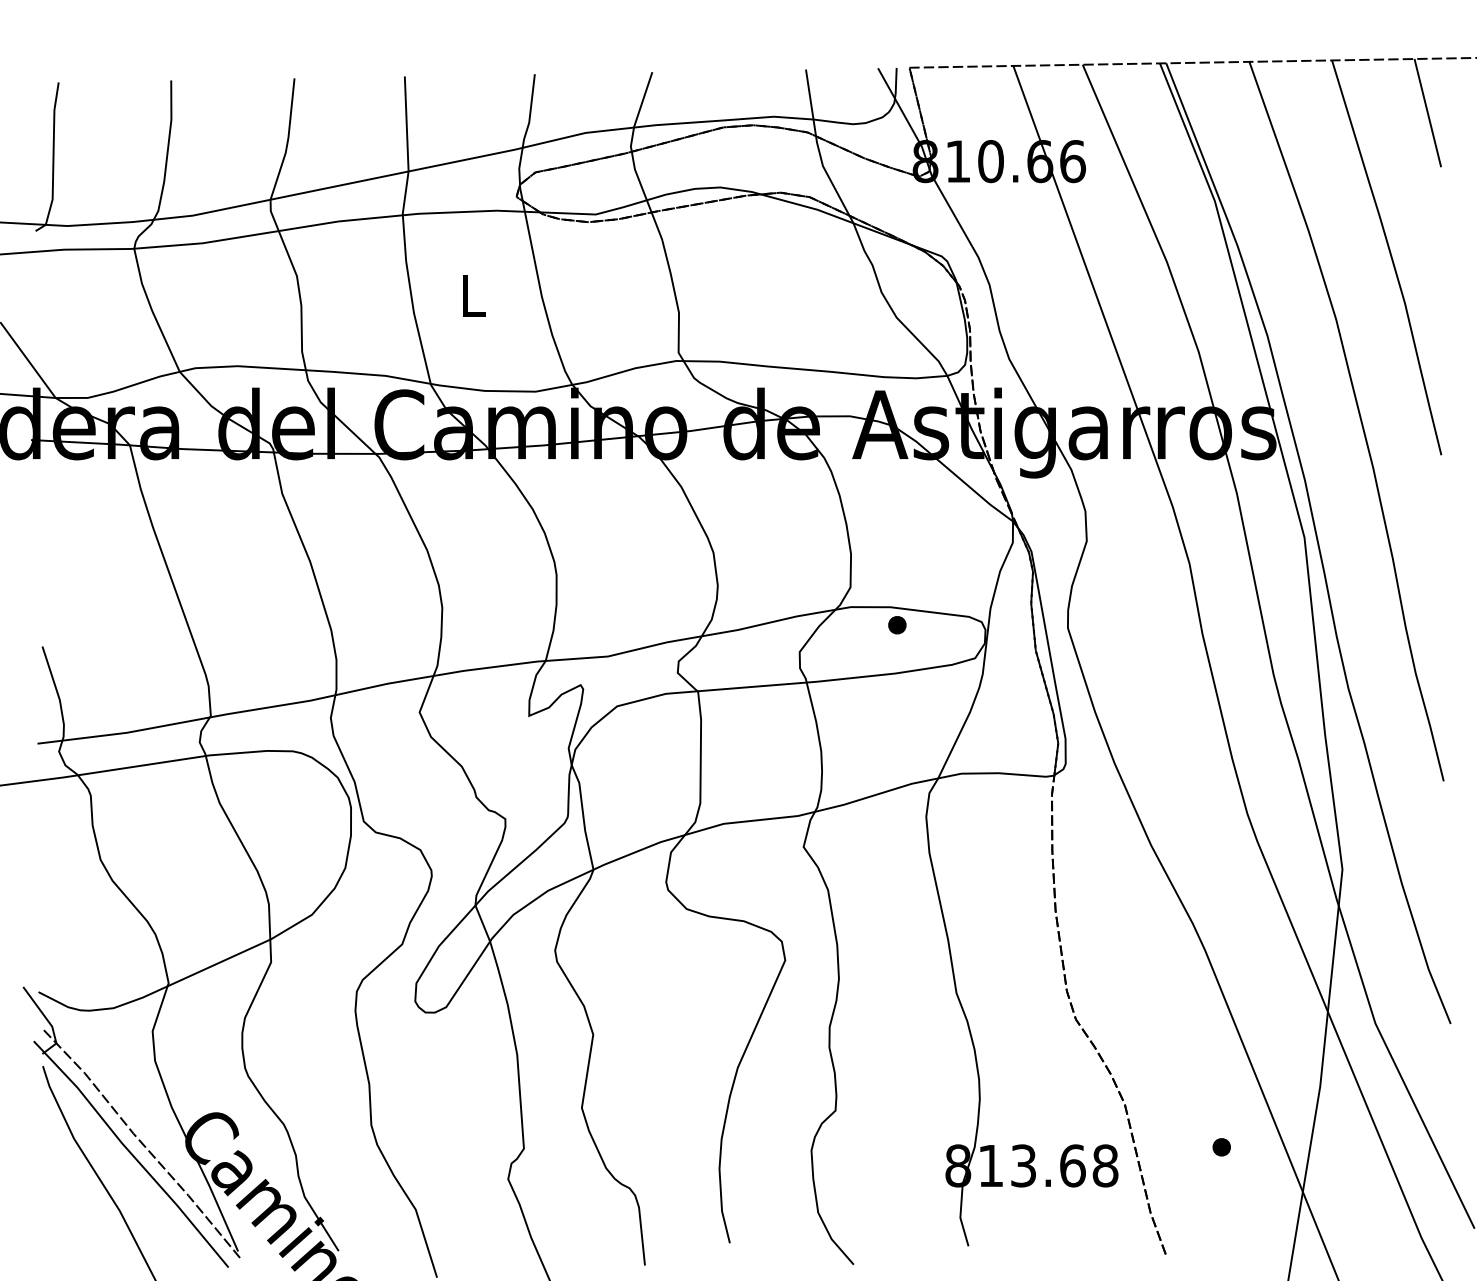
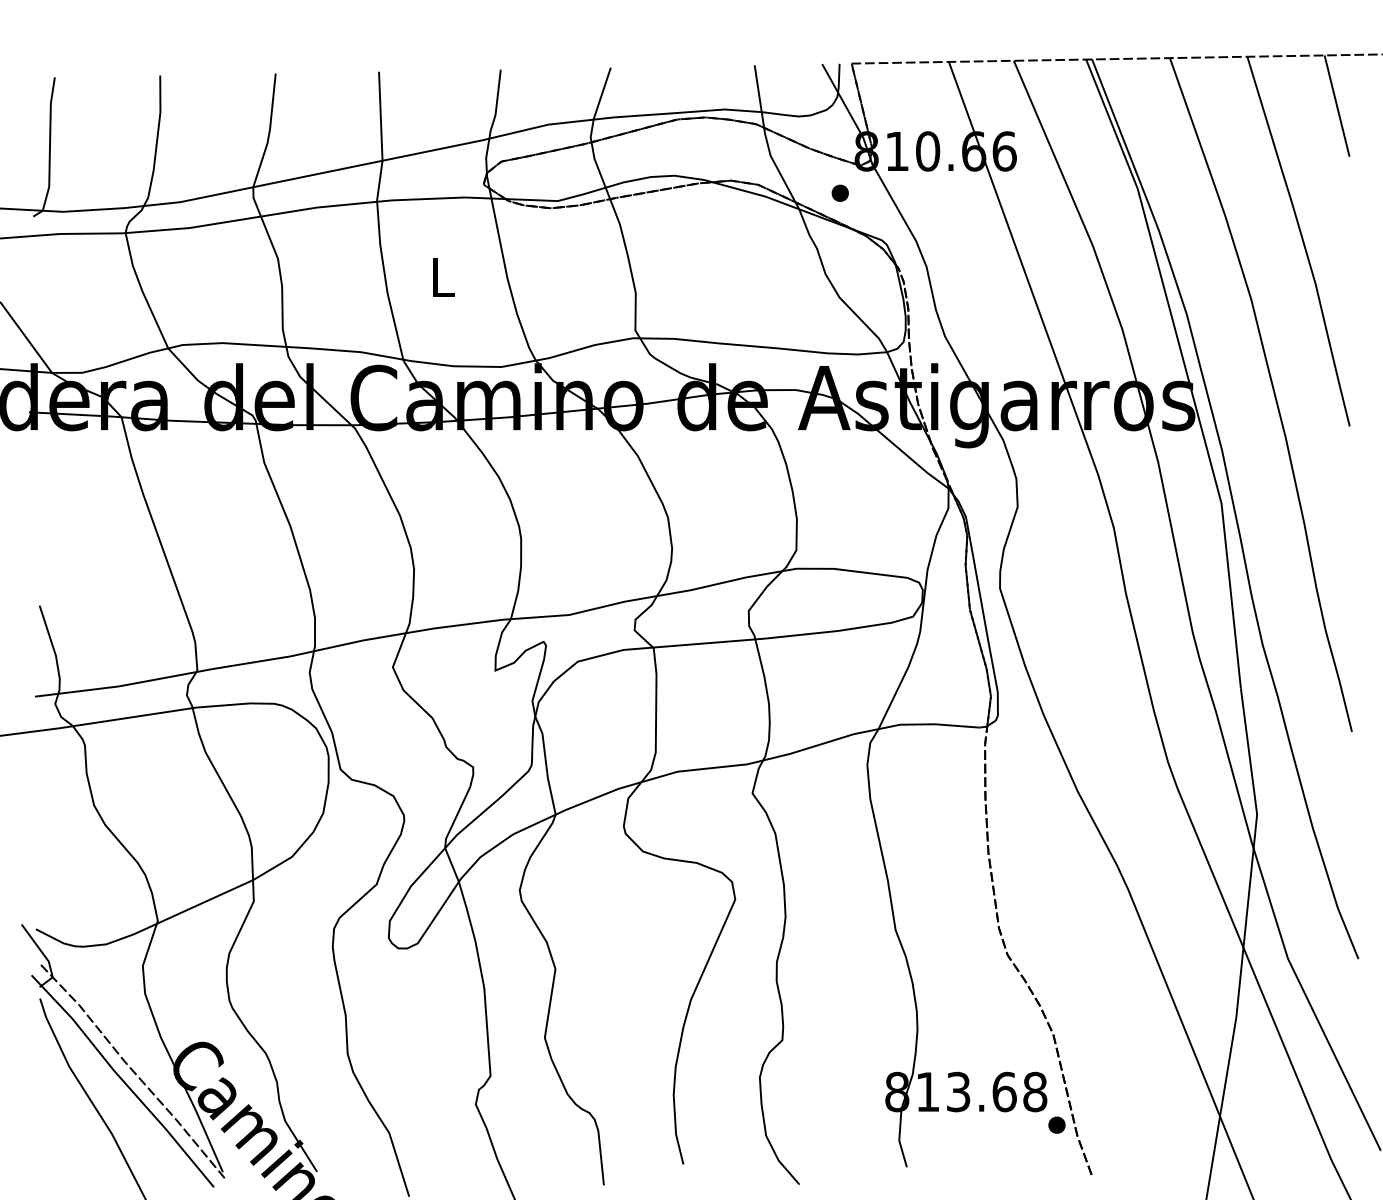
part: (897, 625) -> (840, 193), moved
part: (1221, 1147) -> (1056, 1125), moved

